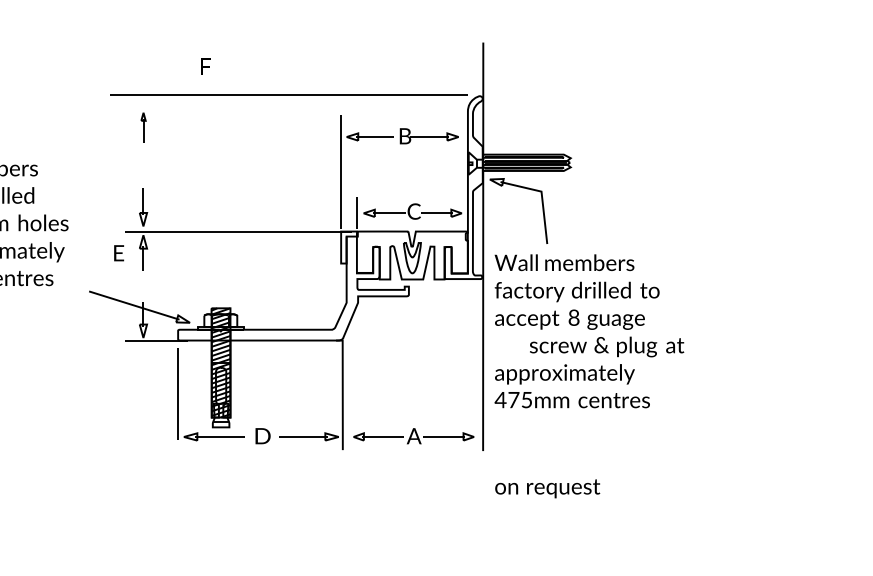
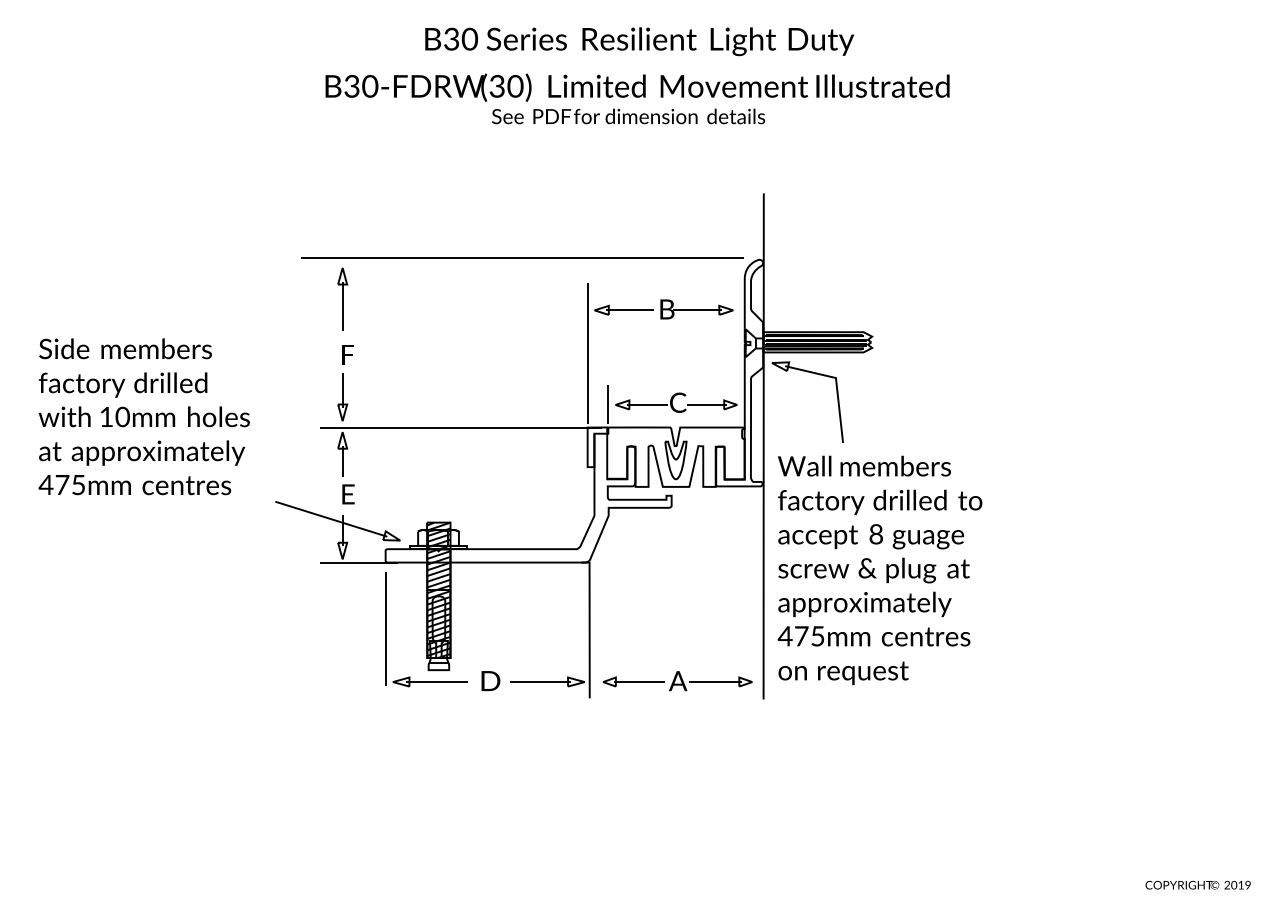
text: (205, 66) -> (347, 354), moved
part: (143, 127) -> (342, 298), size x1.67
text: (119, 253) -> (348, 494), moved
text: (606, 346) -> (873, 570), moved
text: (547, 488) -> (843, 673), moved

